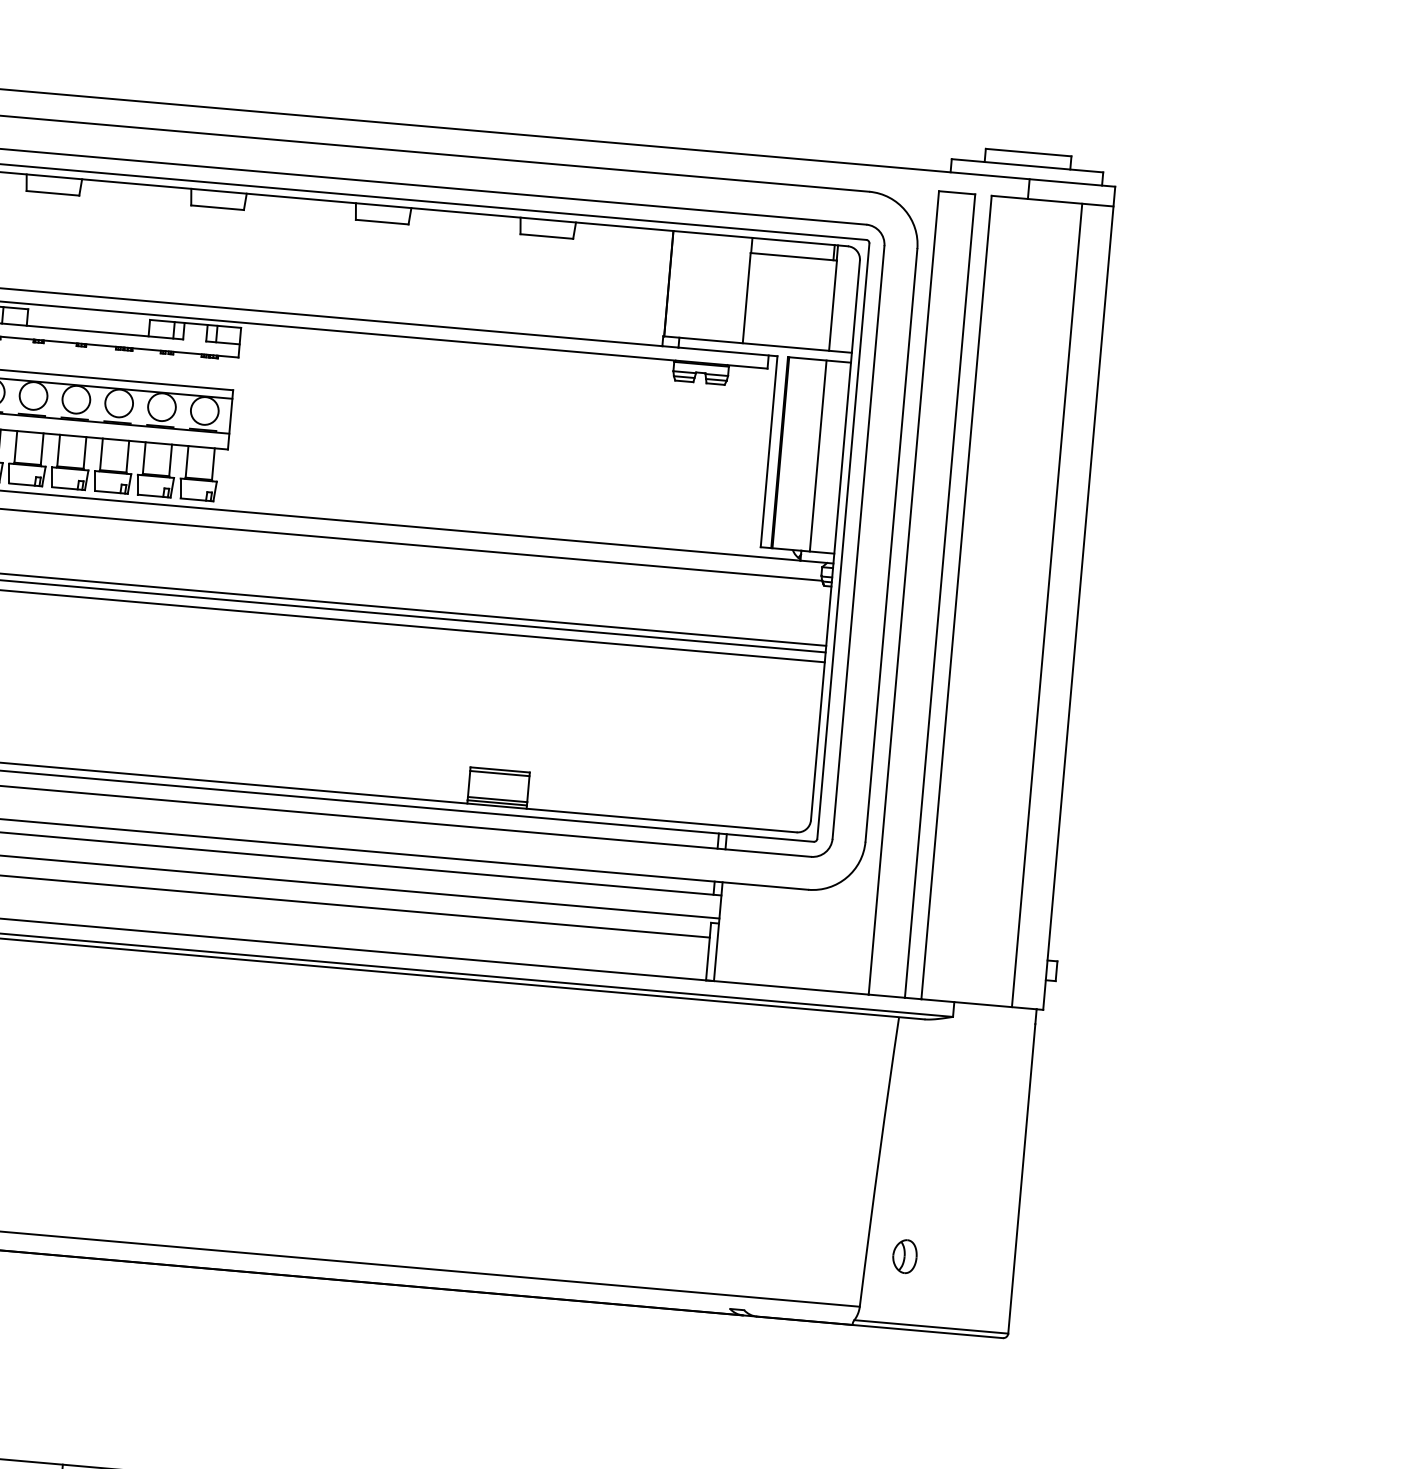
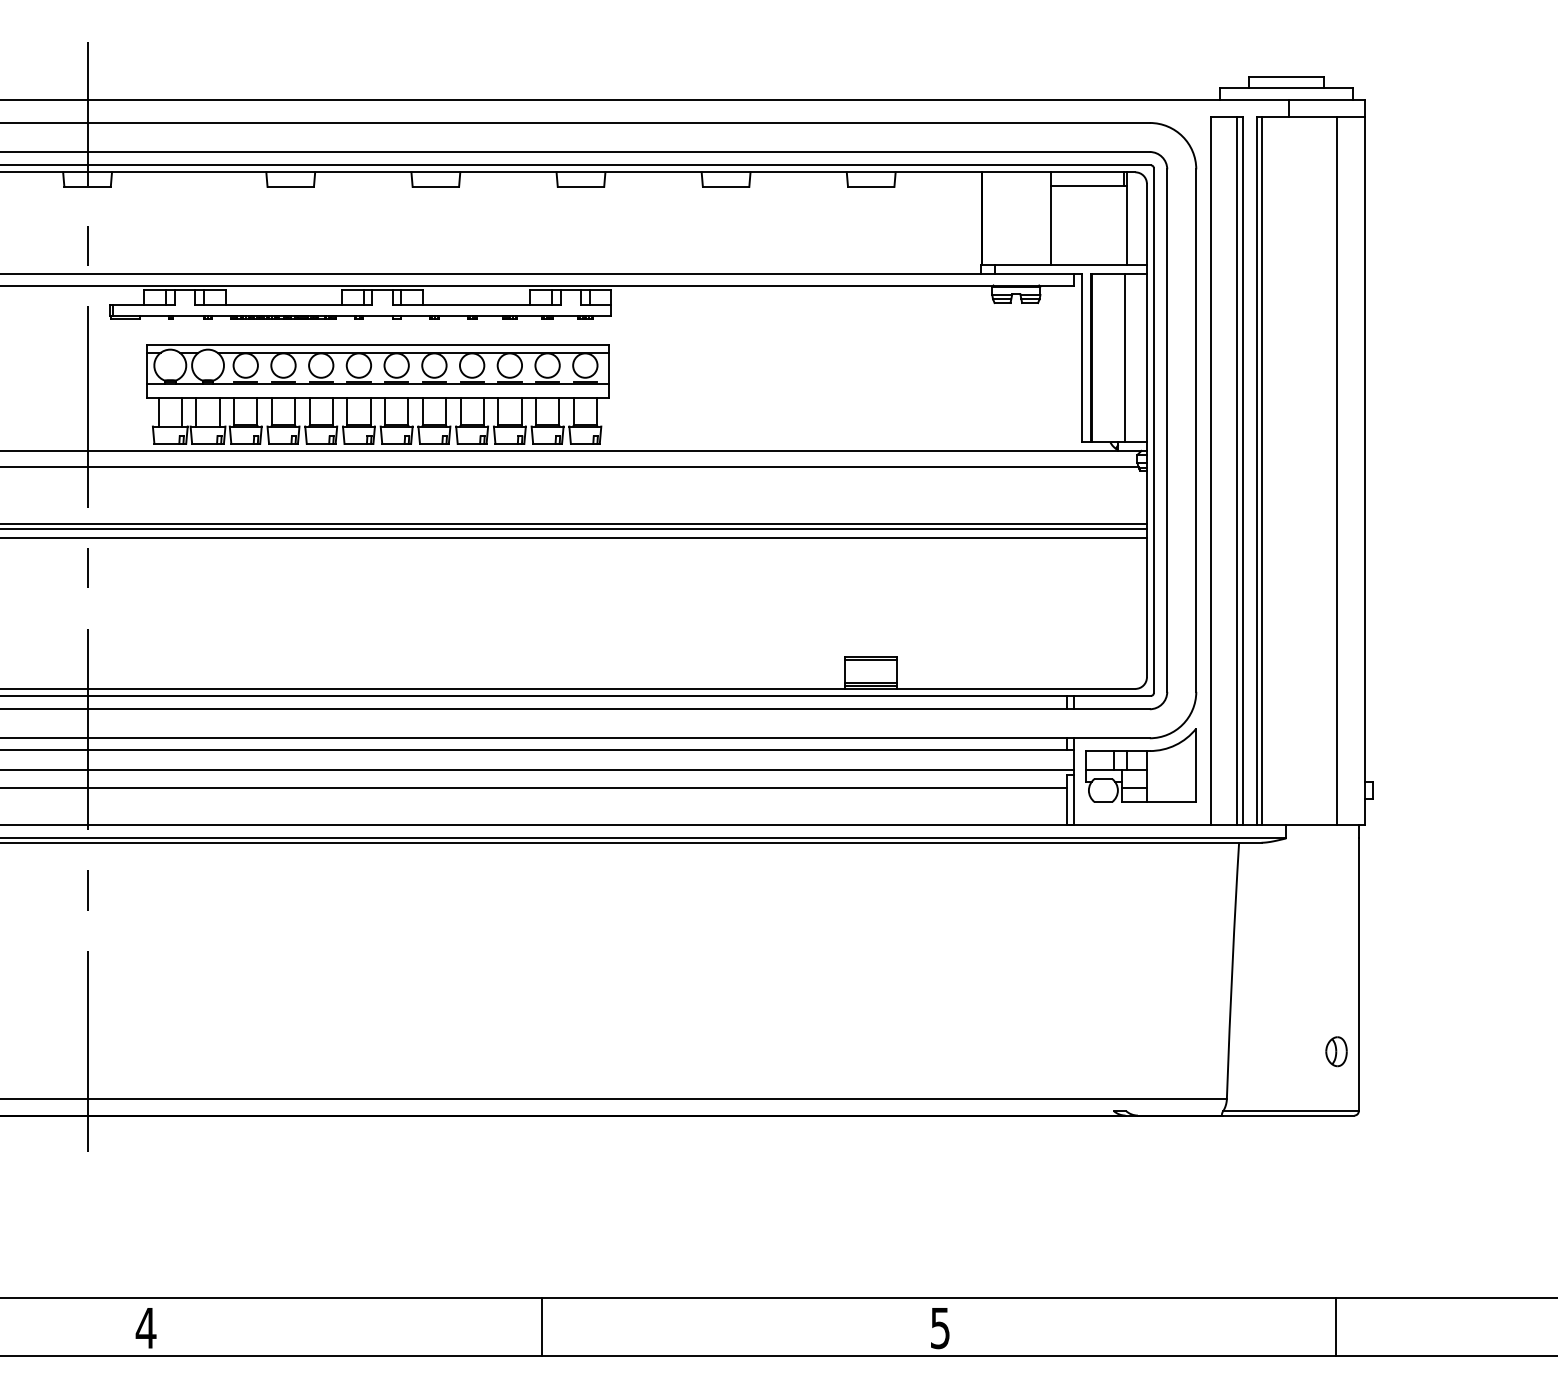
line: (933, 595) -> (1236, 471), added
line: (961, 598) -> (1261, 471), added
part: (794, 919) -> (1140, 765), added
part: (904, 1256) -> (1336, 1051), moved

